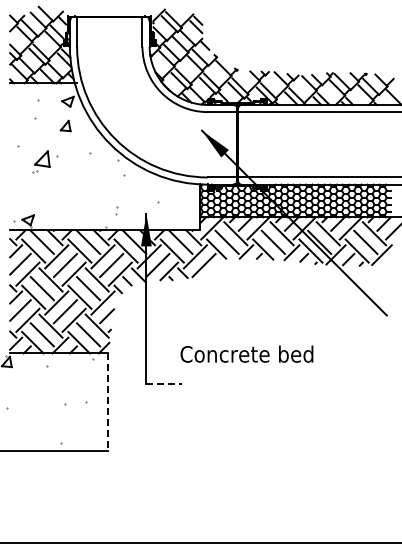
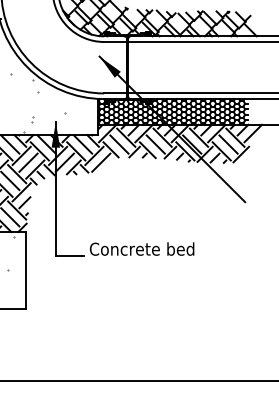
text: (246, 353) -> (141, 248), moved
line: (164, 383) -> (70, 255), dashed -> solid
line: (108, 402) -> (26, 270), dashed -> solid

